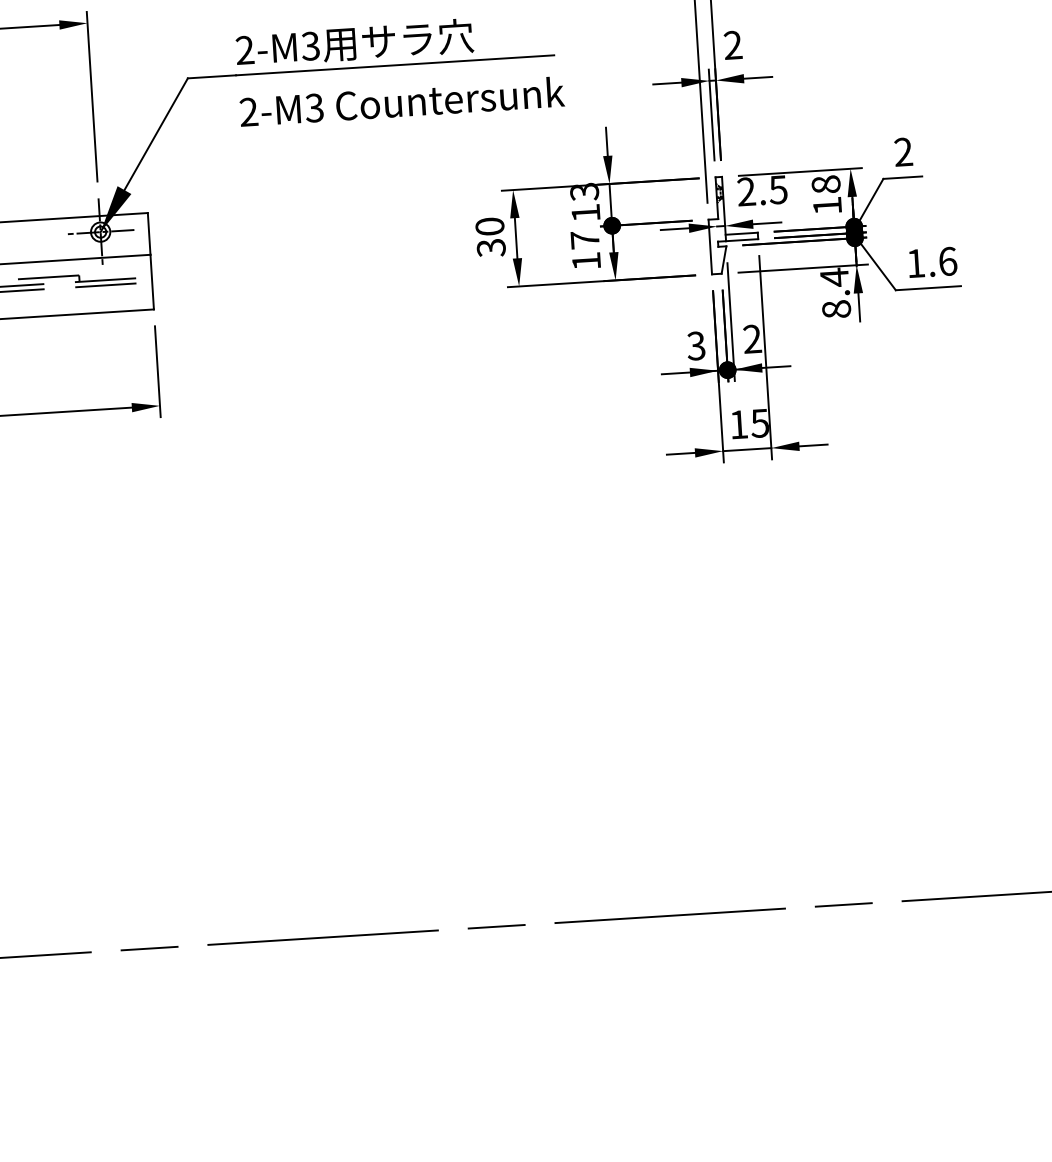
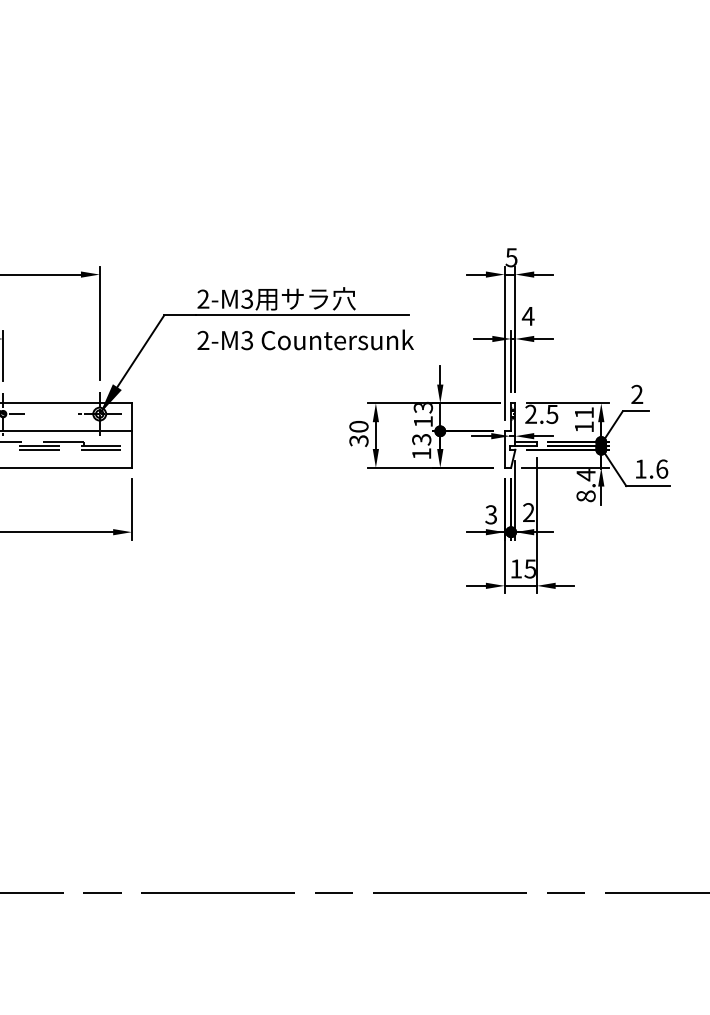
text: (731, 44) -> (527, 315), 2 -> 4
text: (824, 184) -> (583, 412), 18 -> 11
text: (584, 239) -> (421, 439), 17 -> 13

